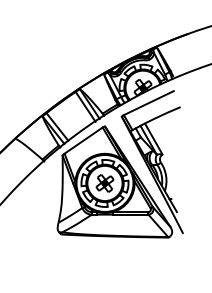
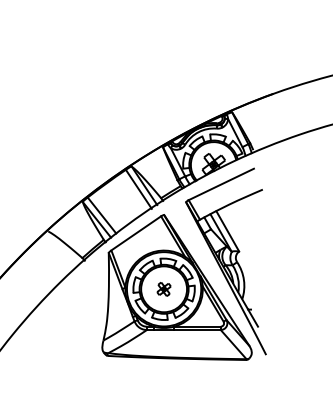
part: (104, 183) -> (163, 289), size x0.6

